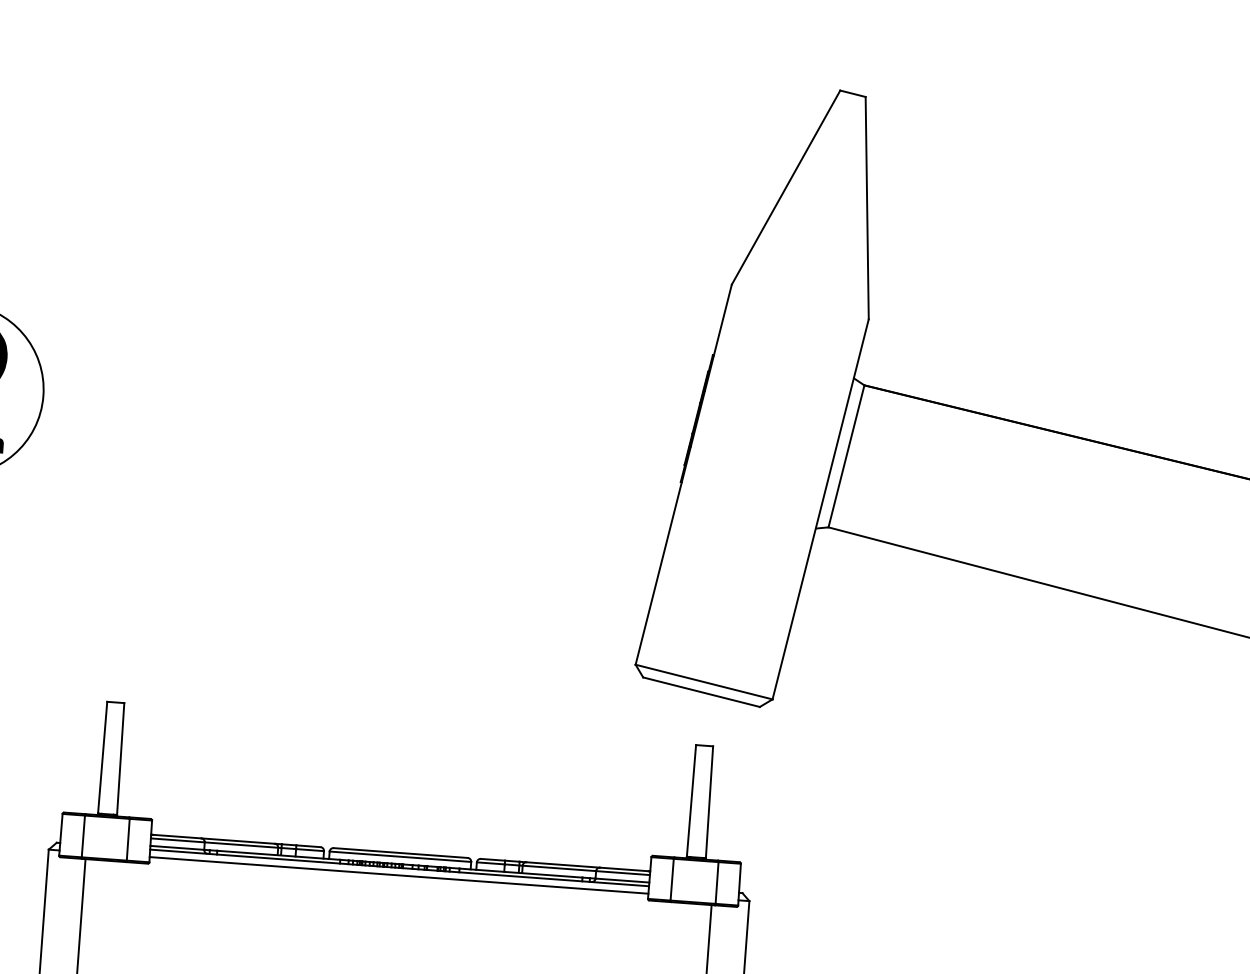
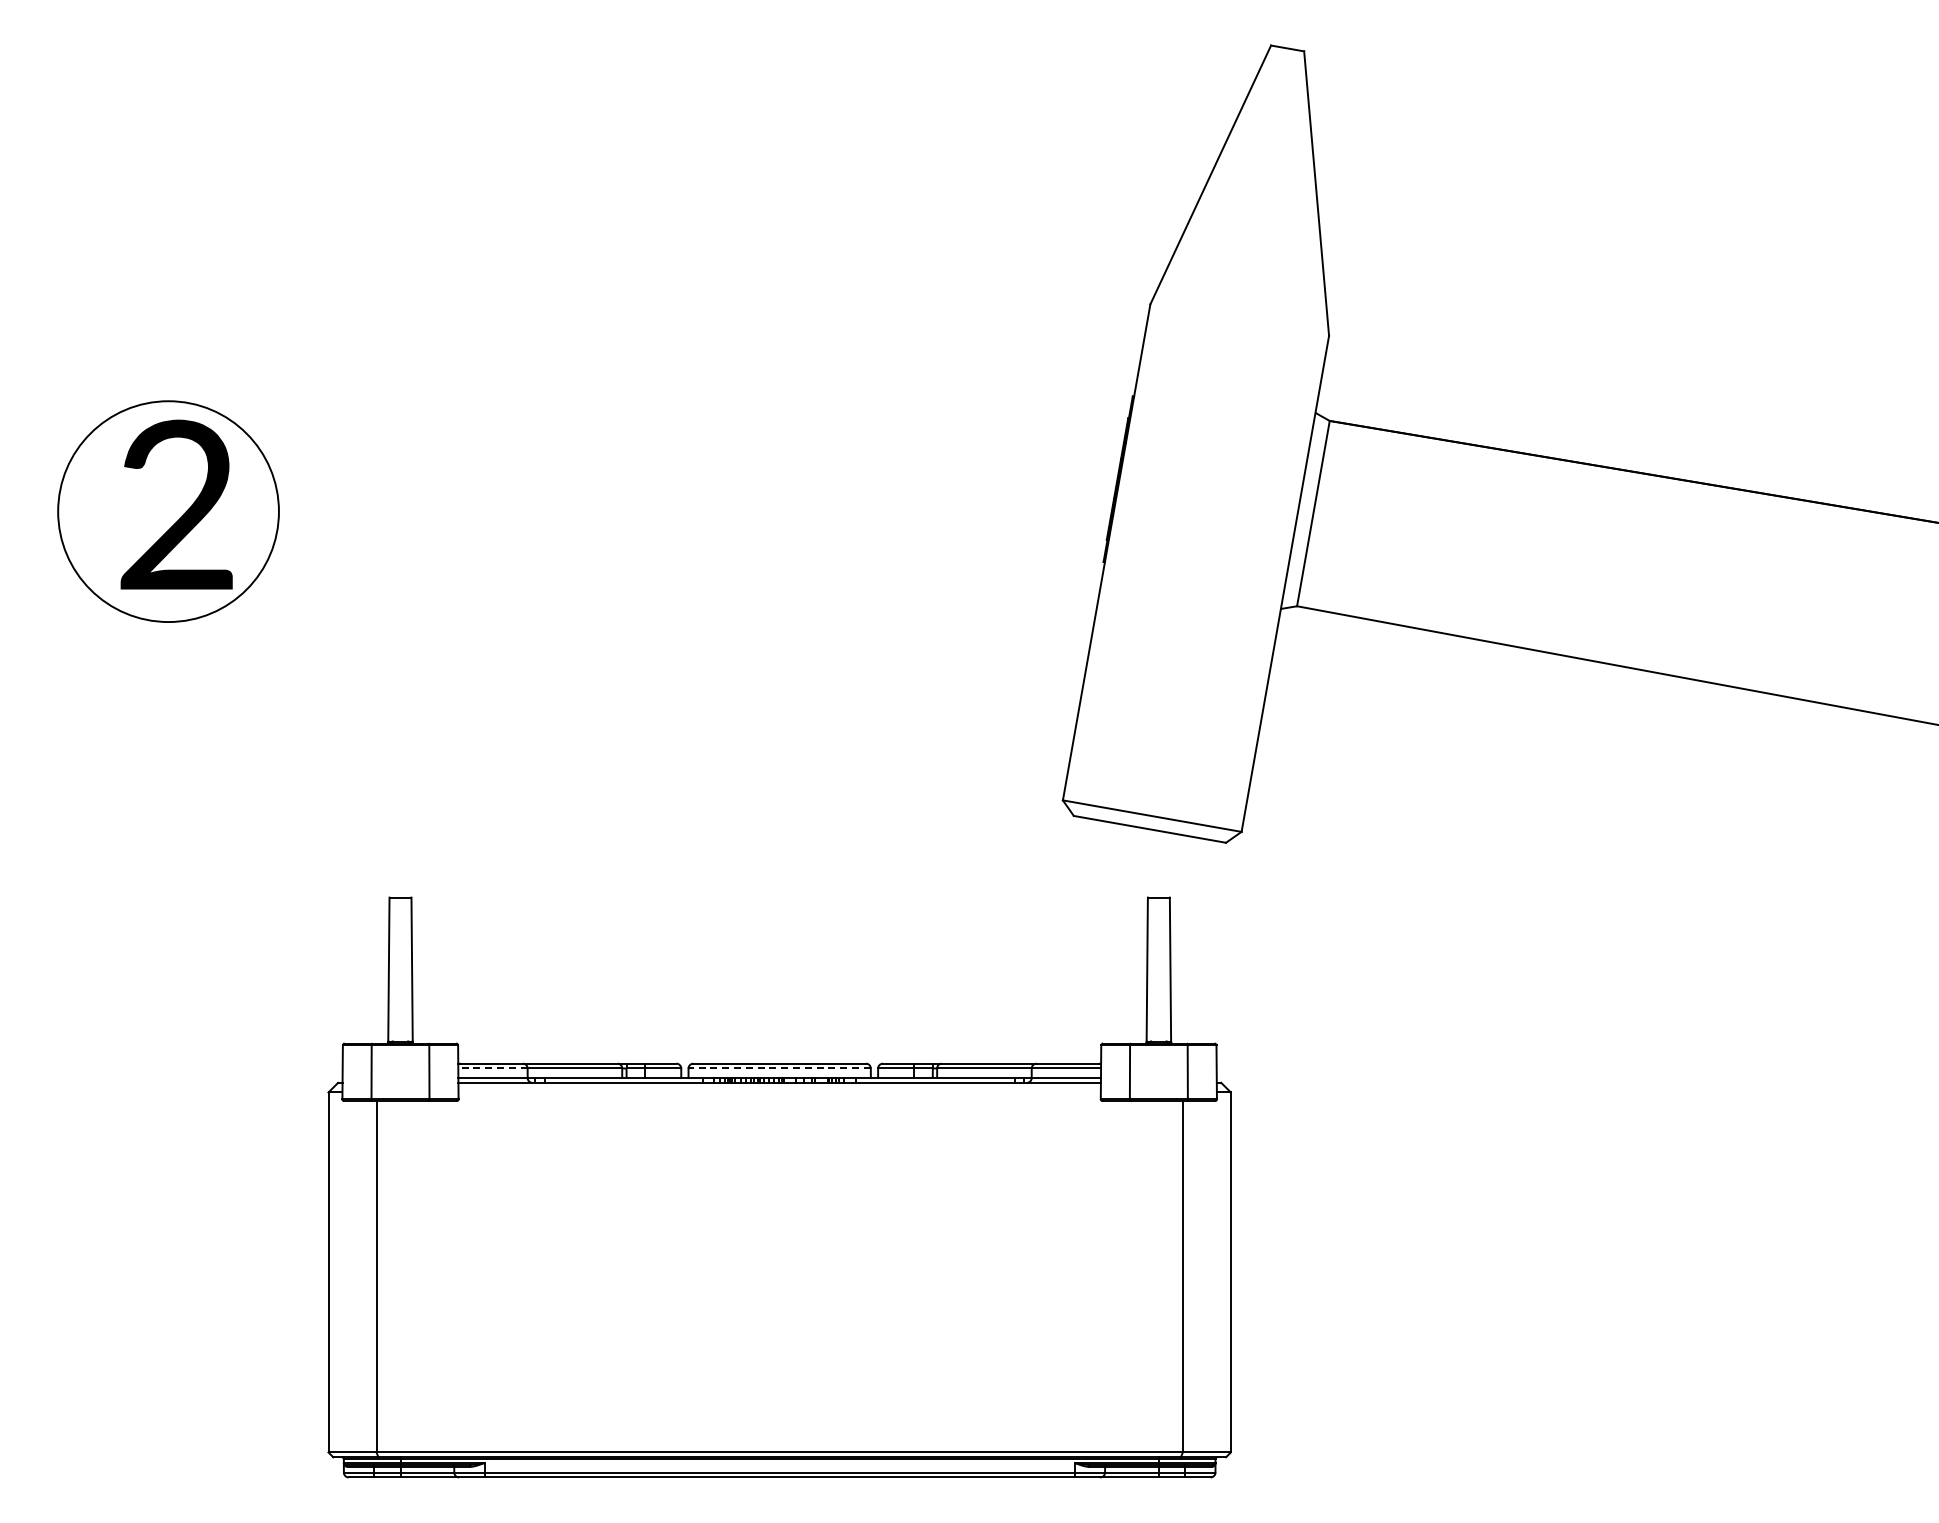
line: (177, 840) -> (492, 1068), solid -> dashed
line: (400, 856) -> (779, 1068), solid -> dashed
line: (398, 875) -> (779, 1092), removed

